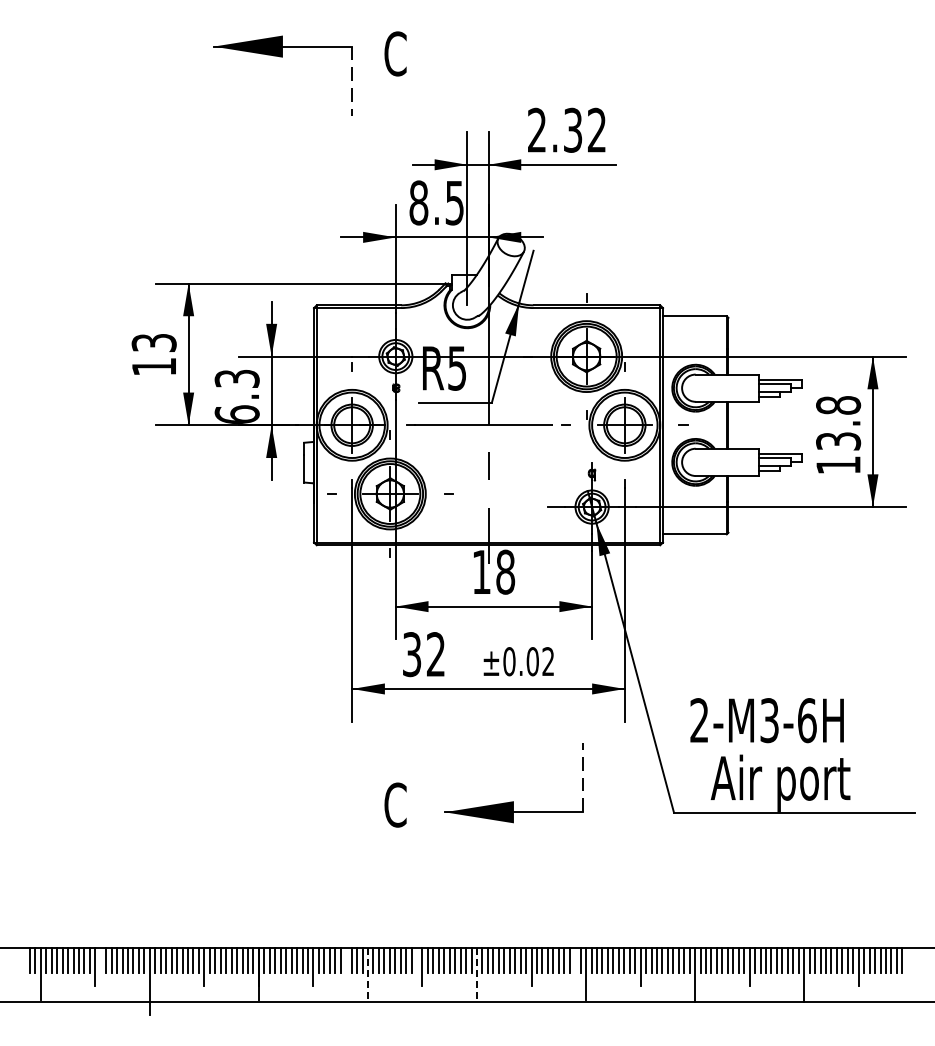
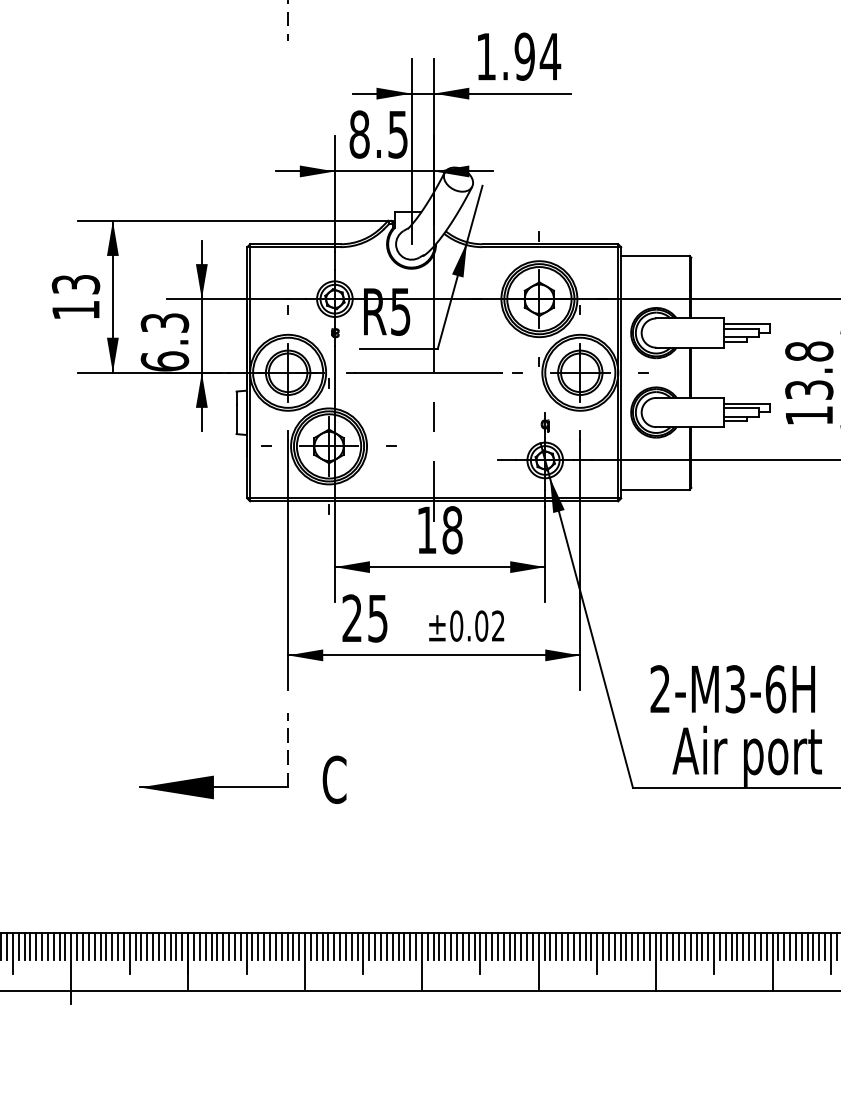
text: (567, 129) -> (518, 55), 2.32 -> 1.94
text: (423, 654) -> (364, 618), 32 -> 25
part: (513, 801) -> (213, 775), moved
line: (100, 959) -> (18, 945), added
line: (346, 959) -> (282, 945), added
line: (417, 959) -> (358, 945), added
line: (575, 959) -> (527, 945), added
line: (367, 974) -> (304, 961), dashed -> solid
line: (477, 974) -> (422, 961), dashed -> solid

